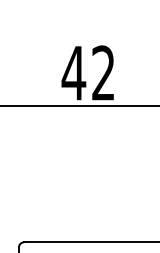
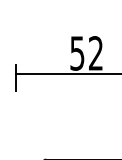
text: (74, 73) -> (77, 53), 42 -> 52

